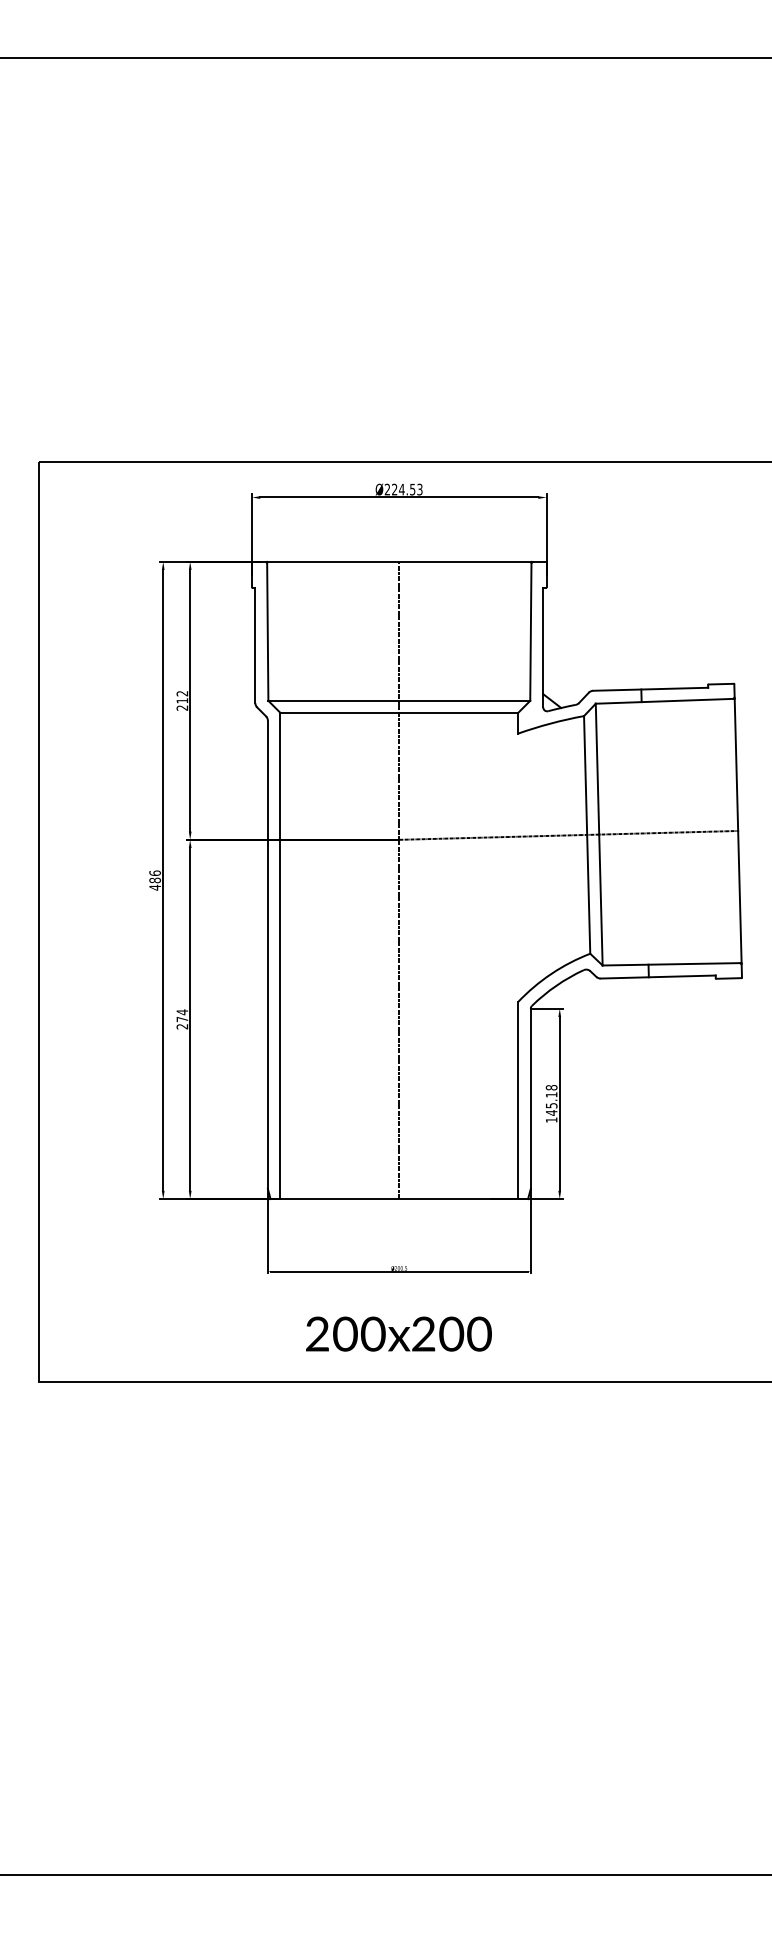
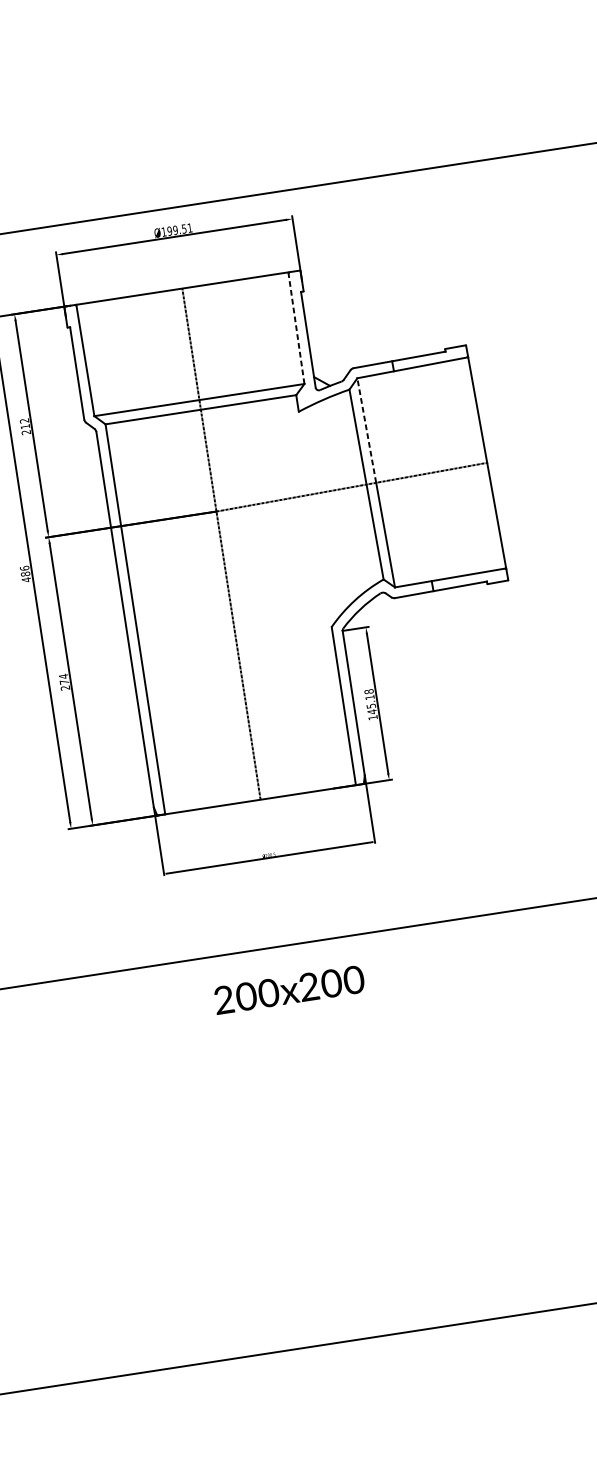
text: (403, 489) -> (176, 230), Ø224.53 -> Ø199.51
line: (530, 631) -> (296, 328), solid -> dashed
line: (597, 768) -> (366, 430), solid -> dashed
text: (398, 1333) -> (288, 989), moved

